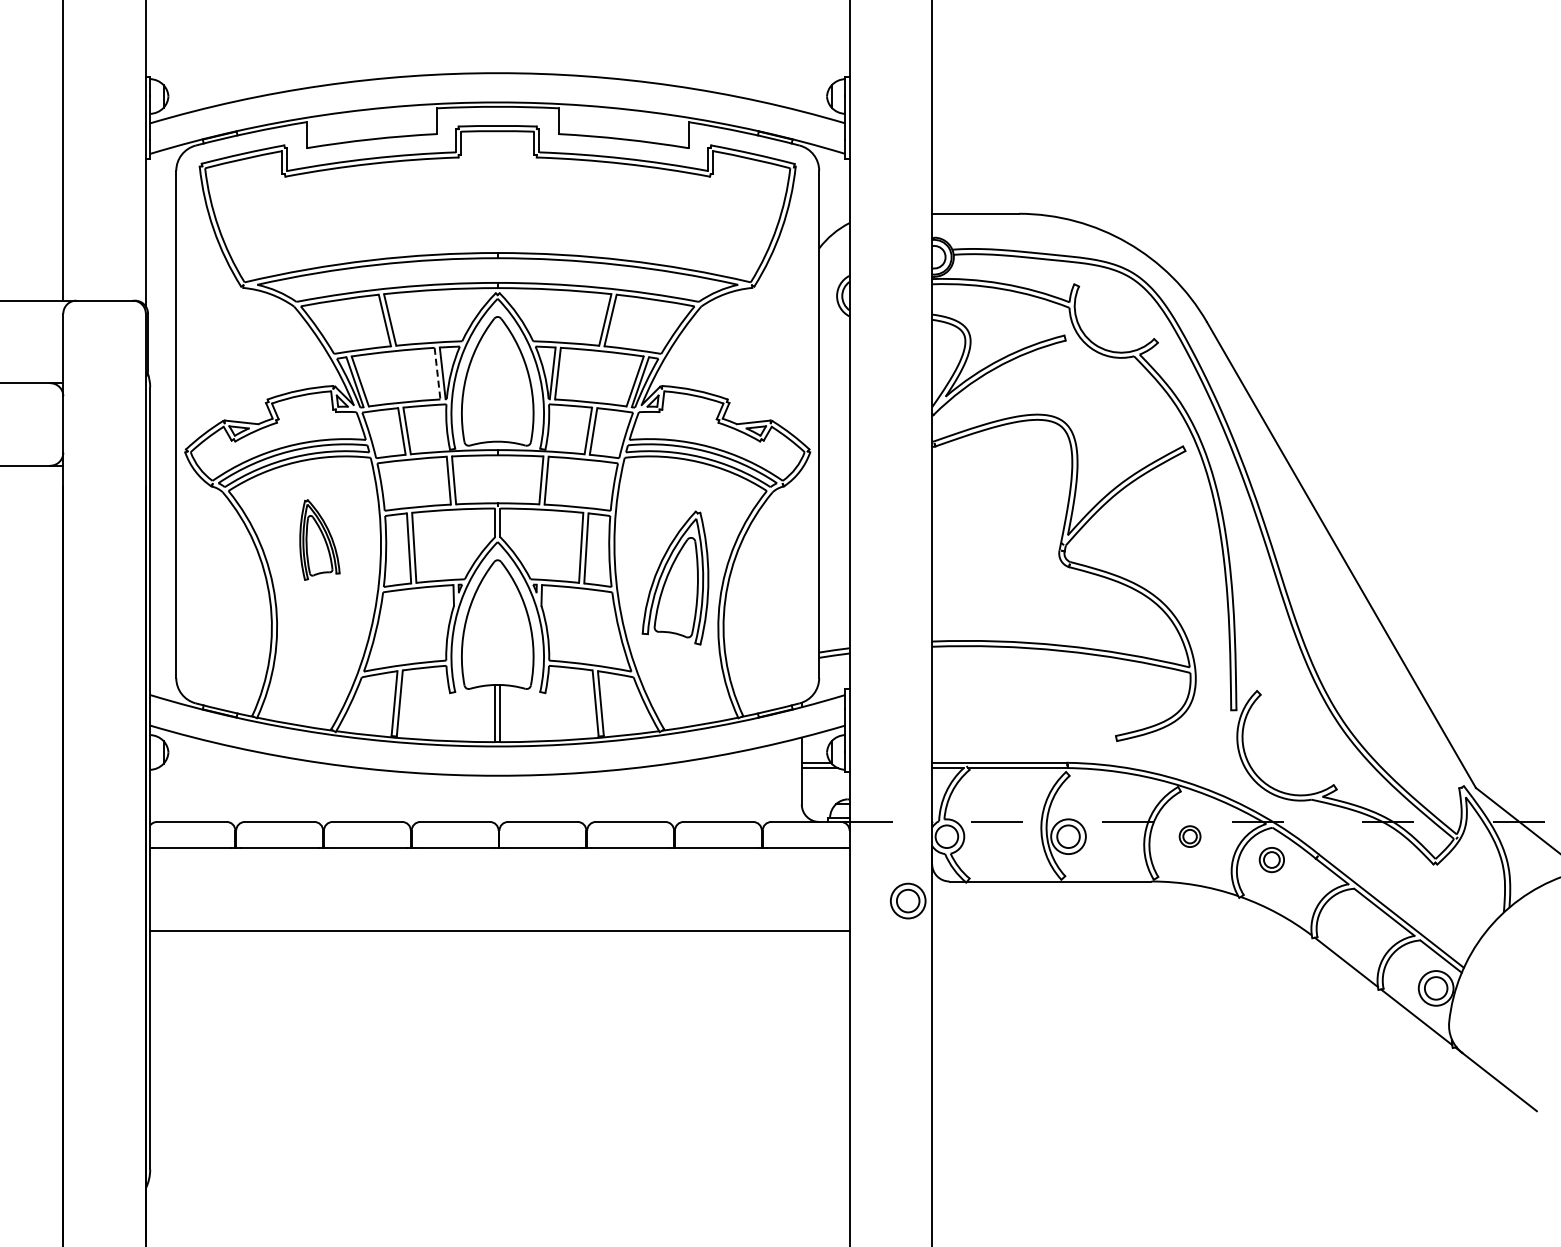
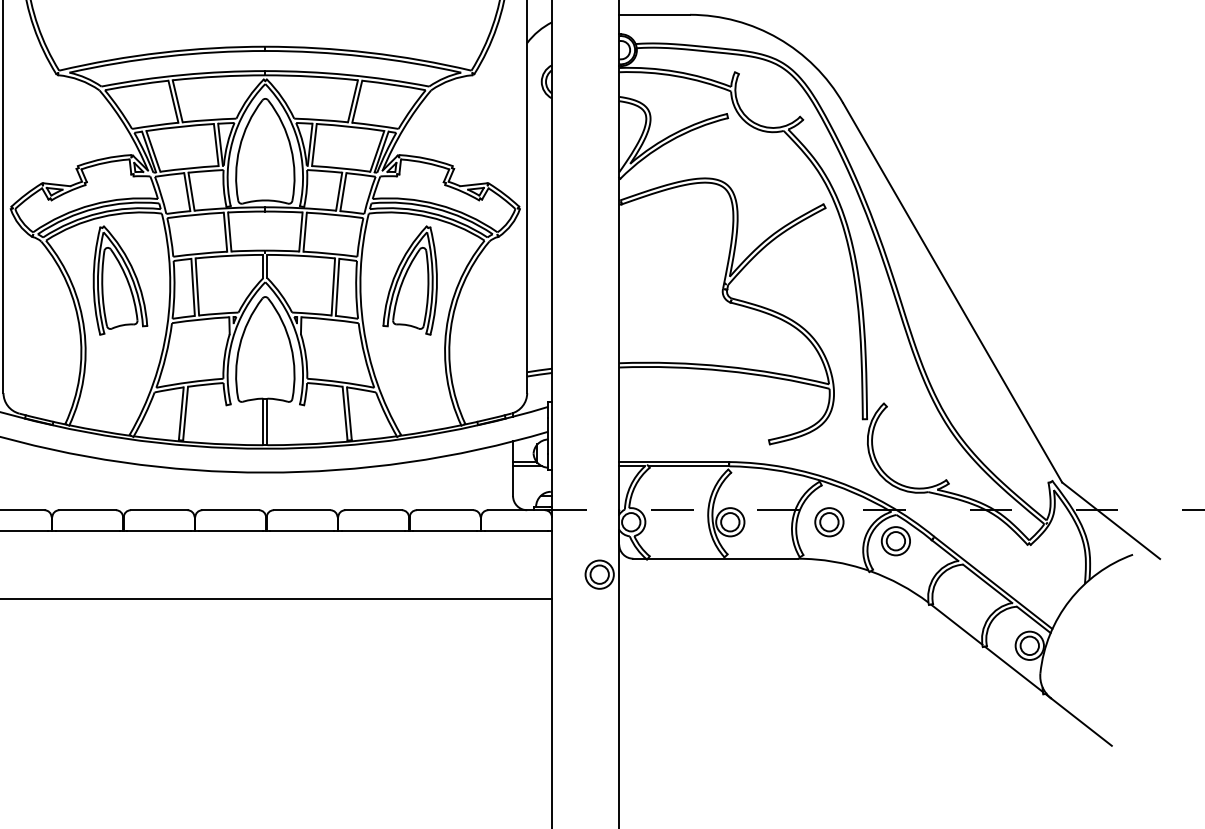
line: (437, 373) -> (216, 144), dashed -> solid
part: (319, 539) -> (120, 280), size x1.67
part: (675, 577) -> (410, 280), moved
part: (1189, 836) -> (828, 522), size x1.67
part: (1271, 859) -> (895, 540), size x1.43

